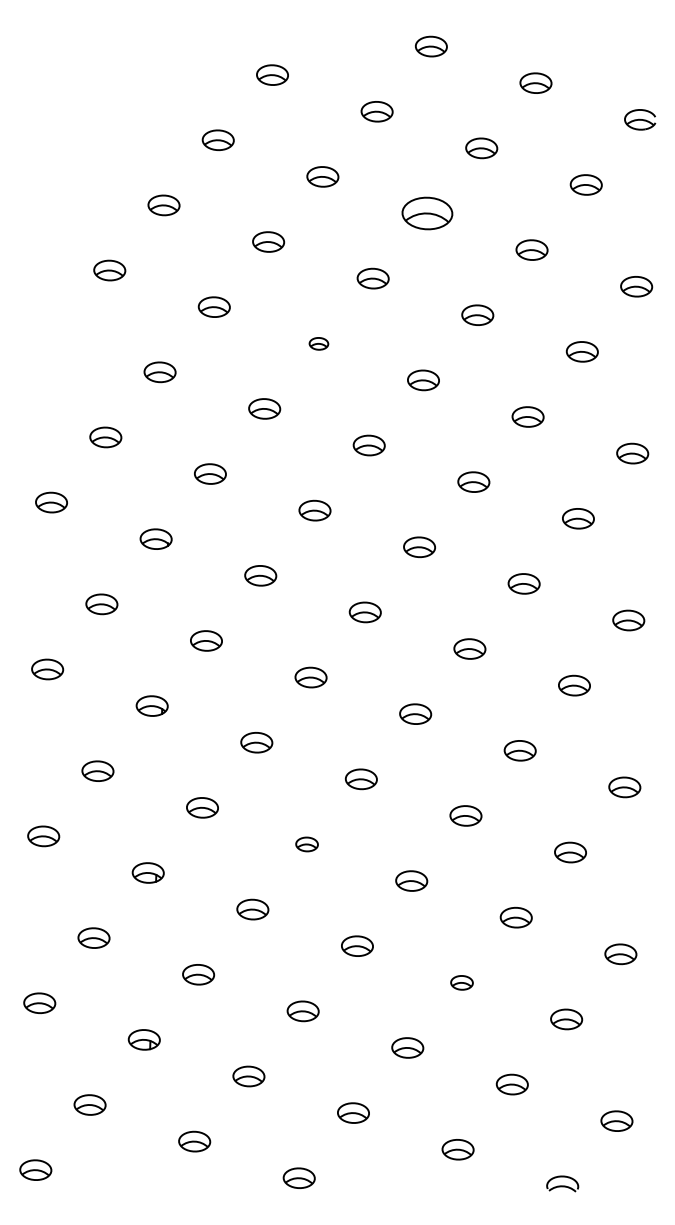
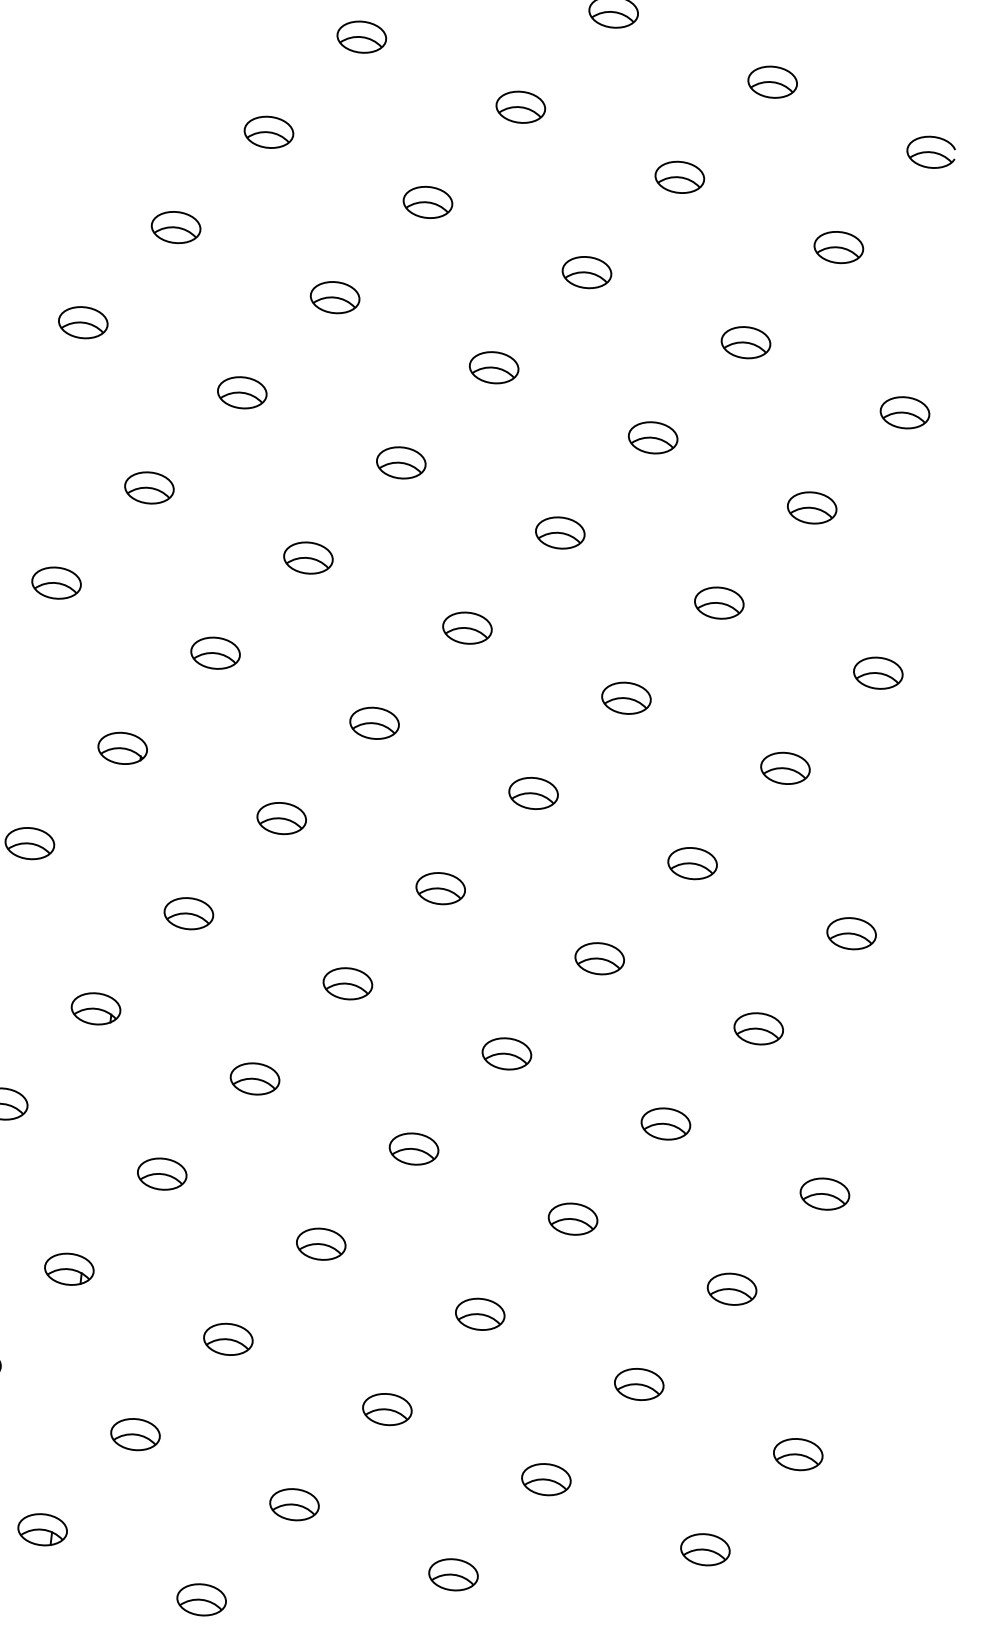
part: (427, 213) -> (587, 272), size x0.62
part: (318, 343) -> (400, 462), size x1.67
part: (306, 844) -> (320, 1244), size x1.43
part: (461, 982) -> (545, 1479), size x1.43

